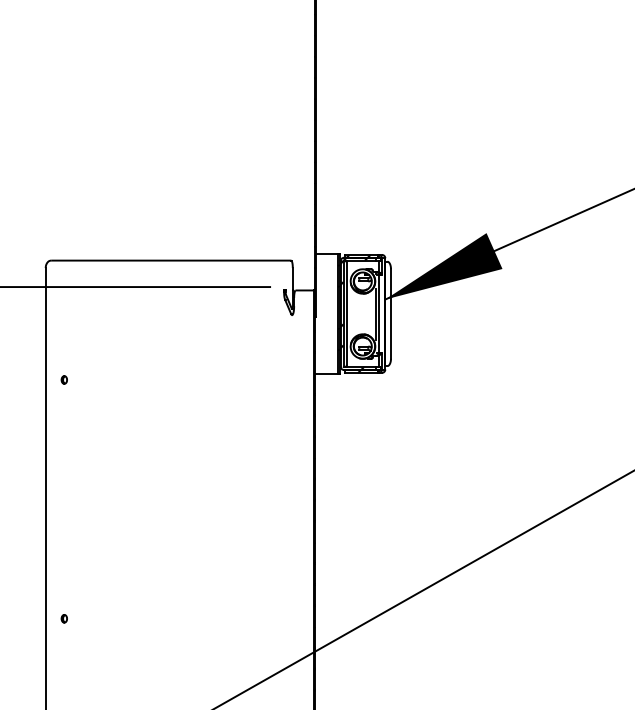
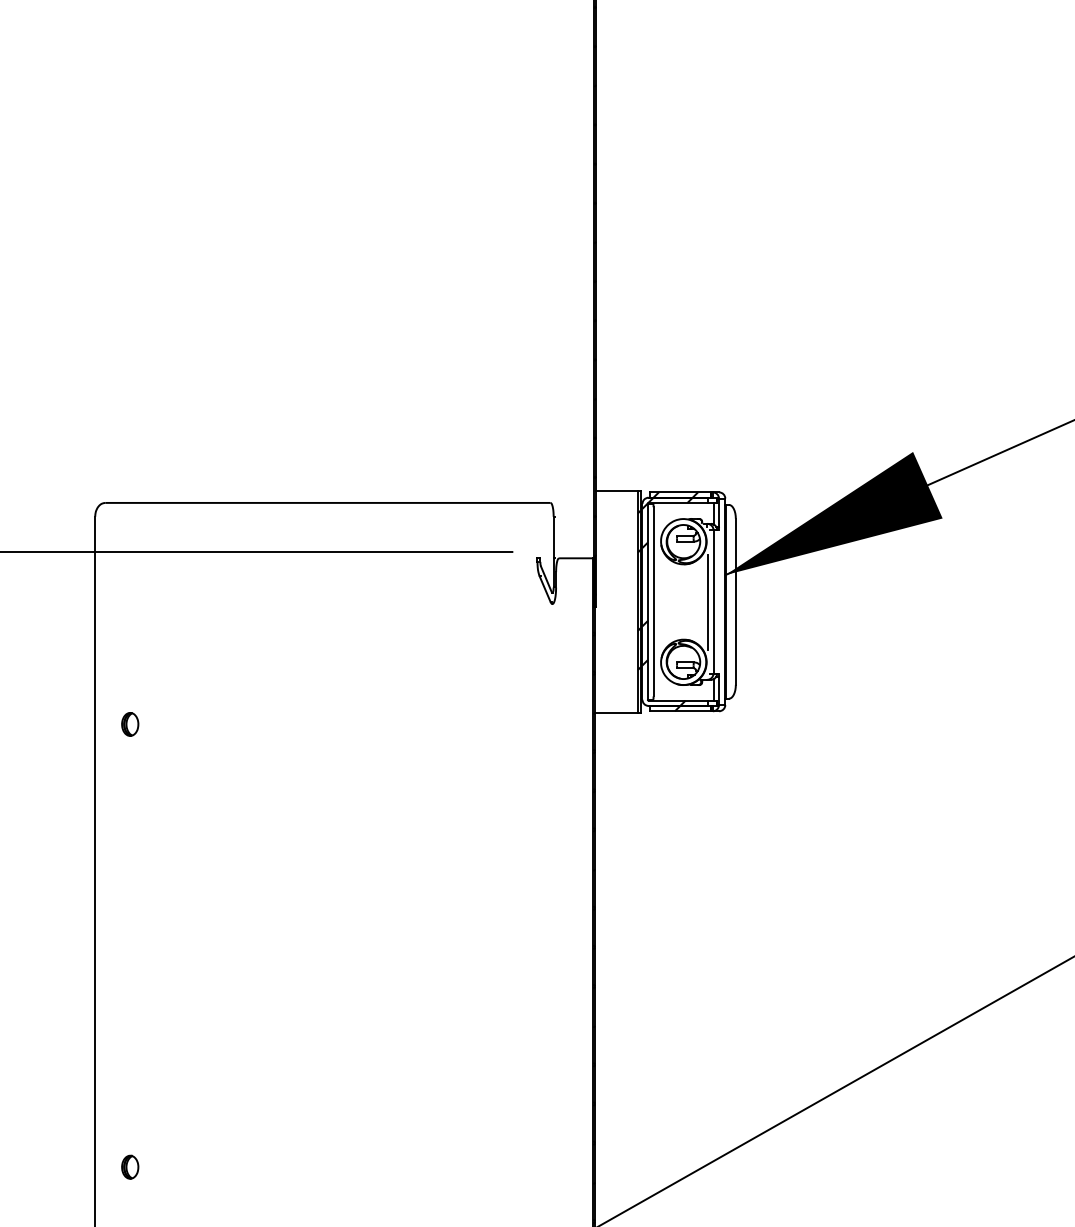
part: (63, 379) -> (128, 723), size x1.6
part: (63, 618) -> (128, 1166), size x1.6

